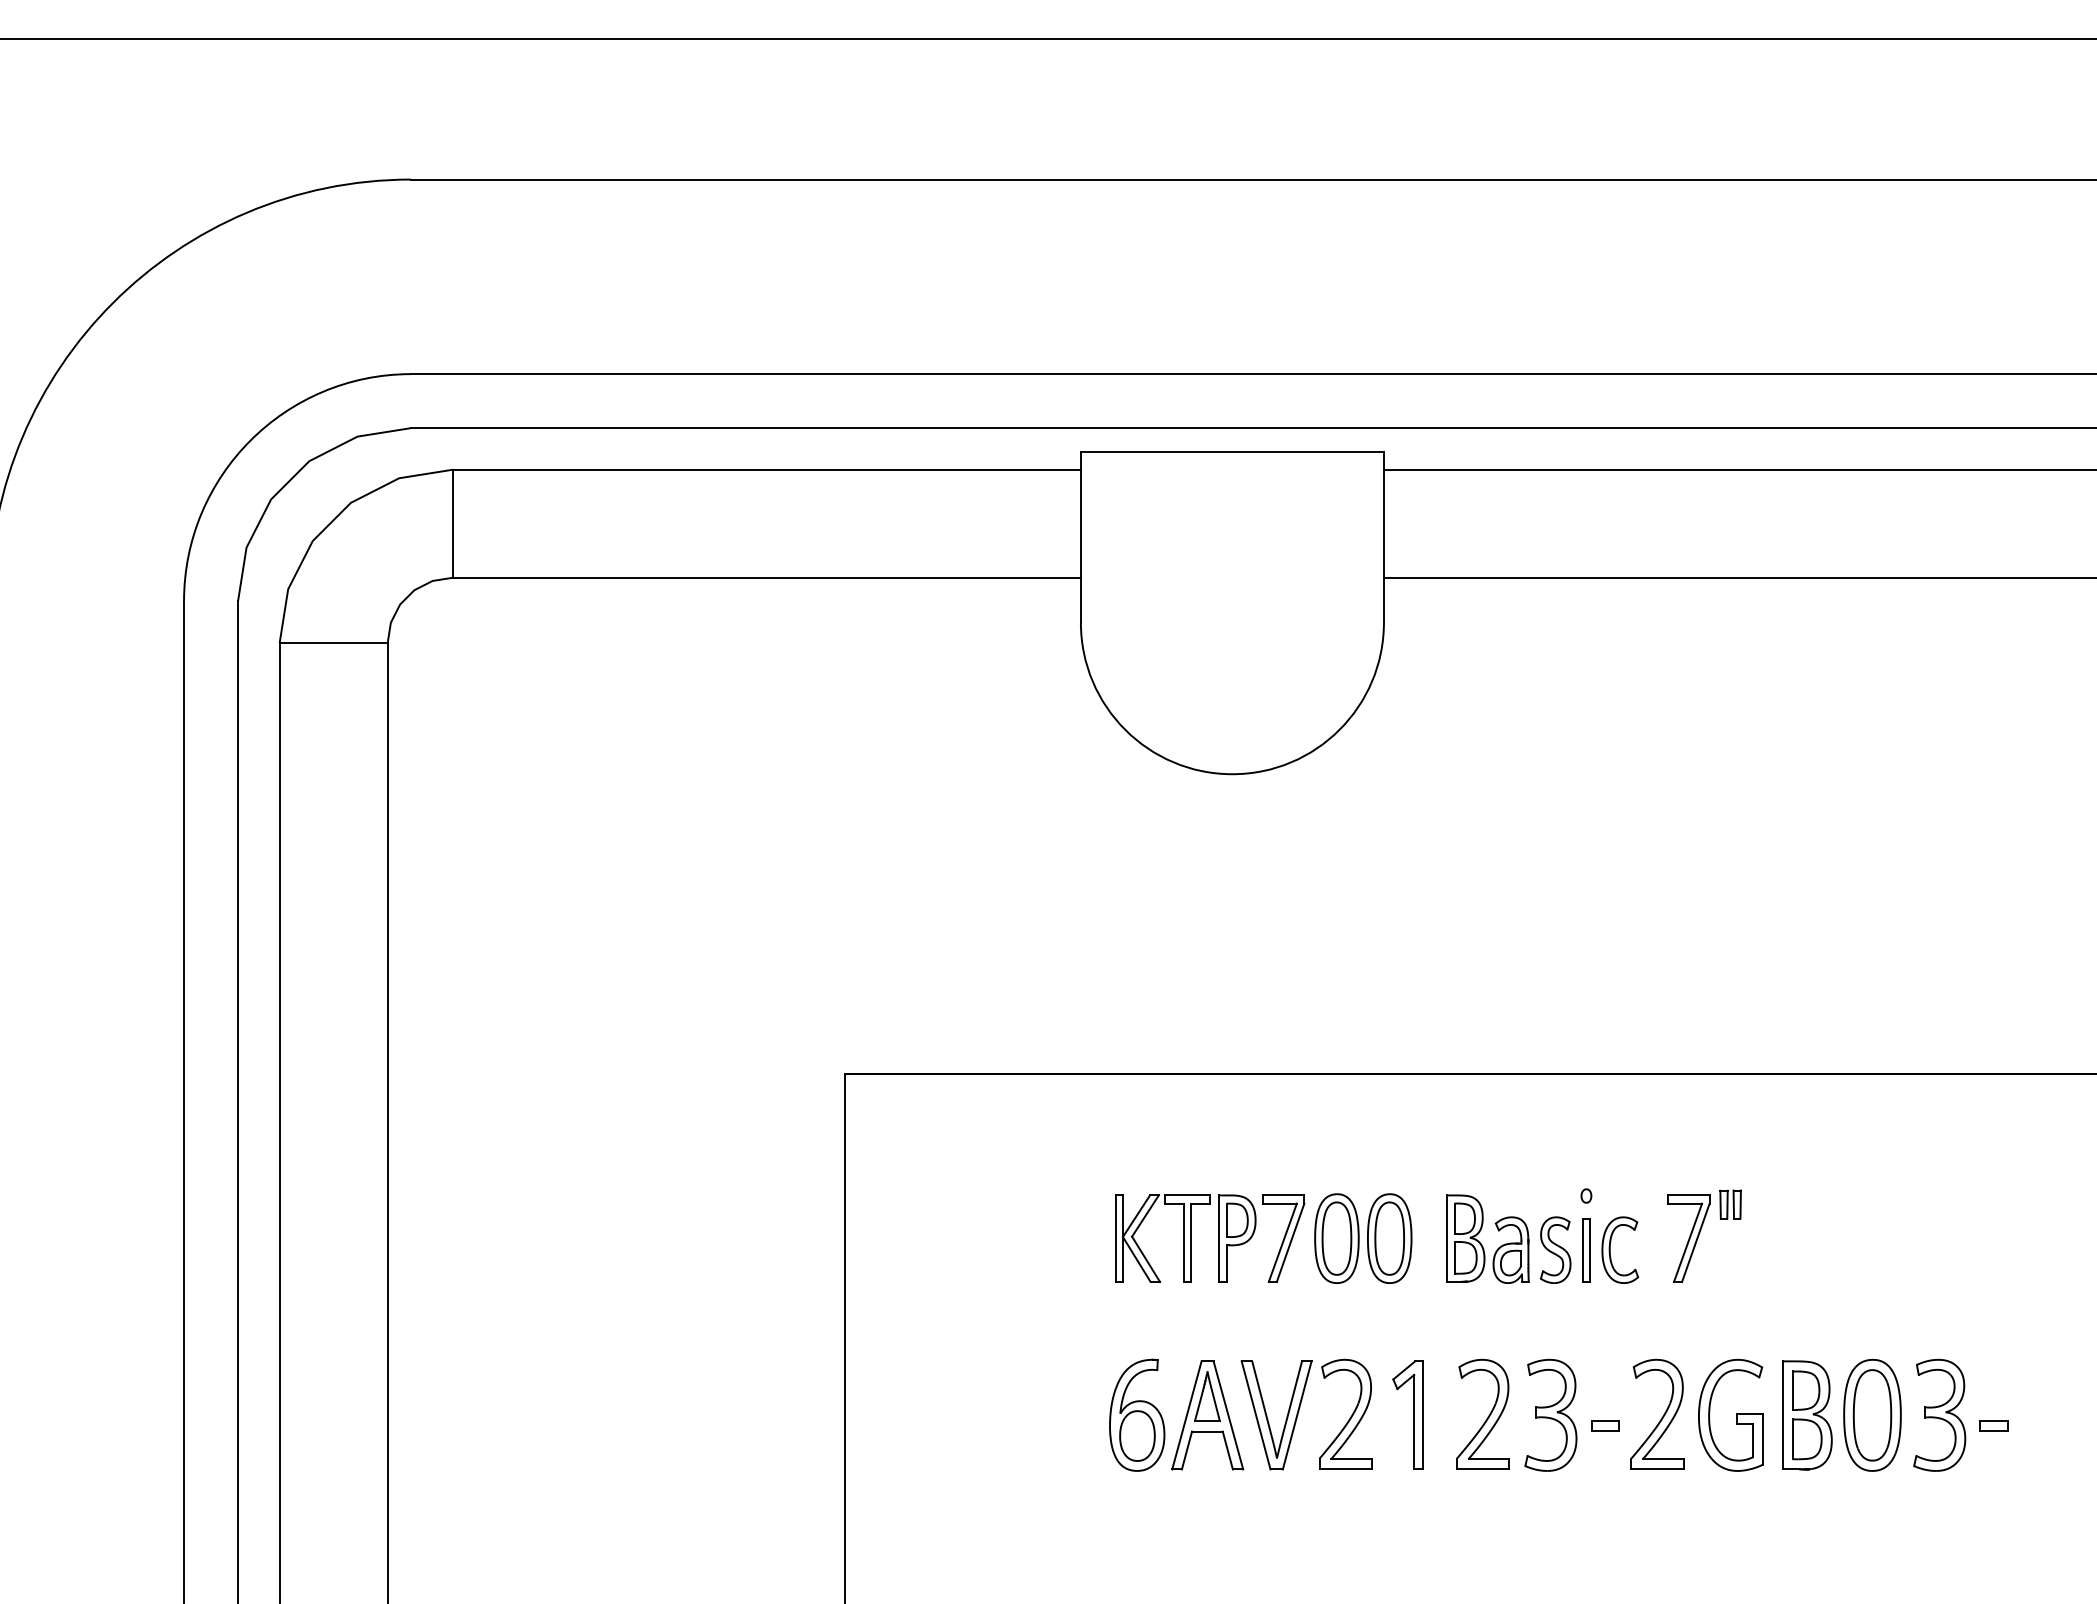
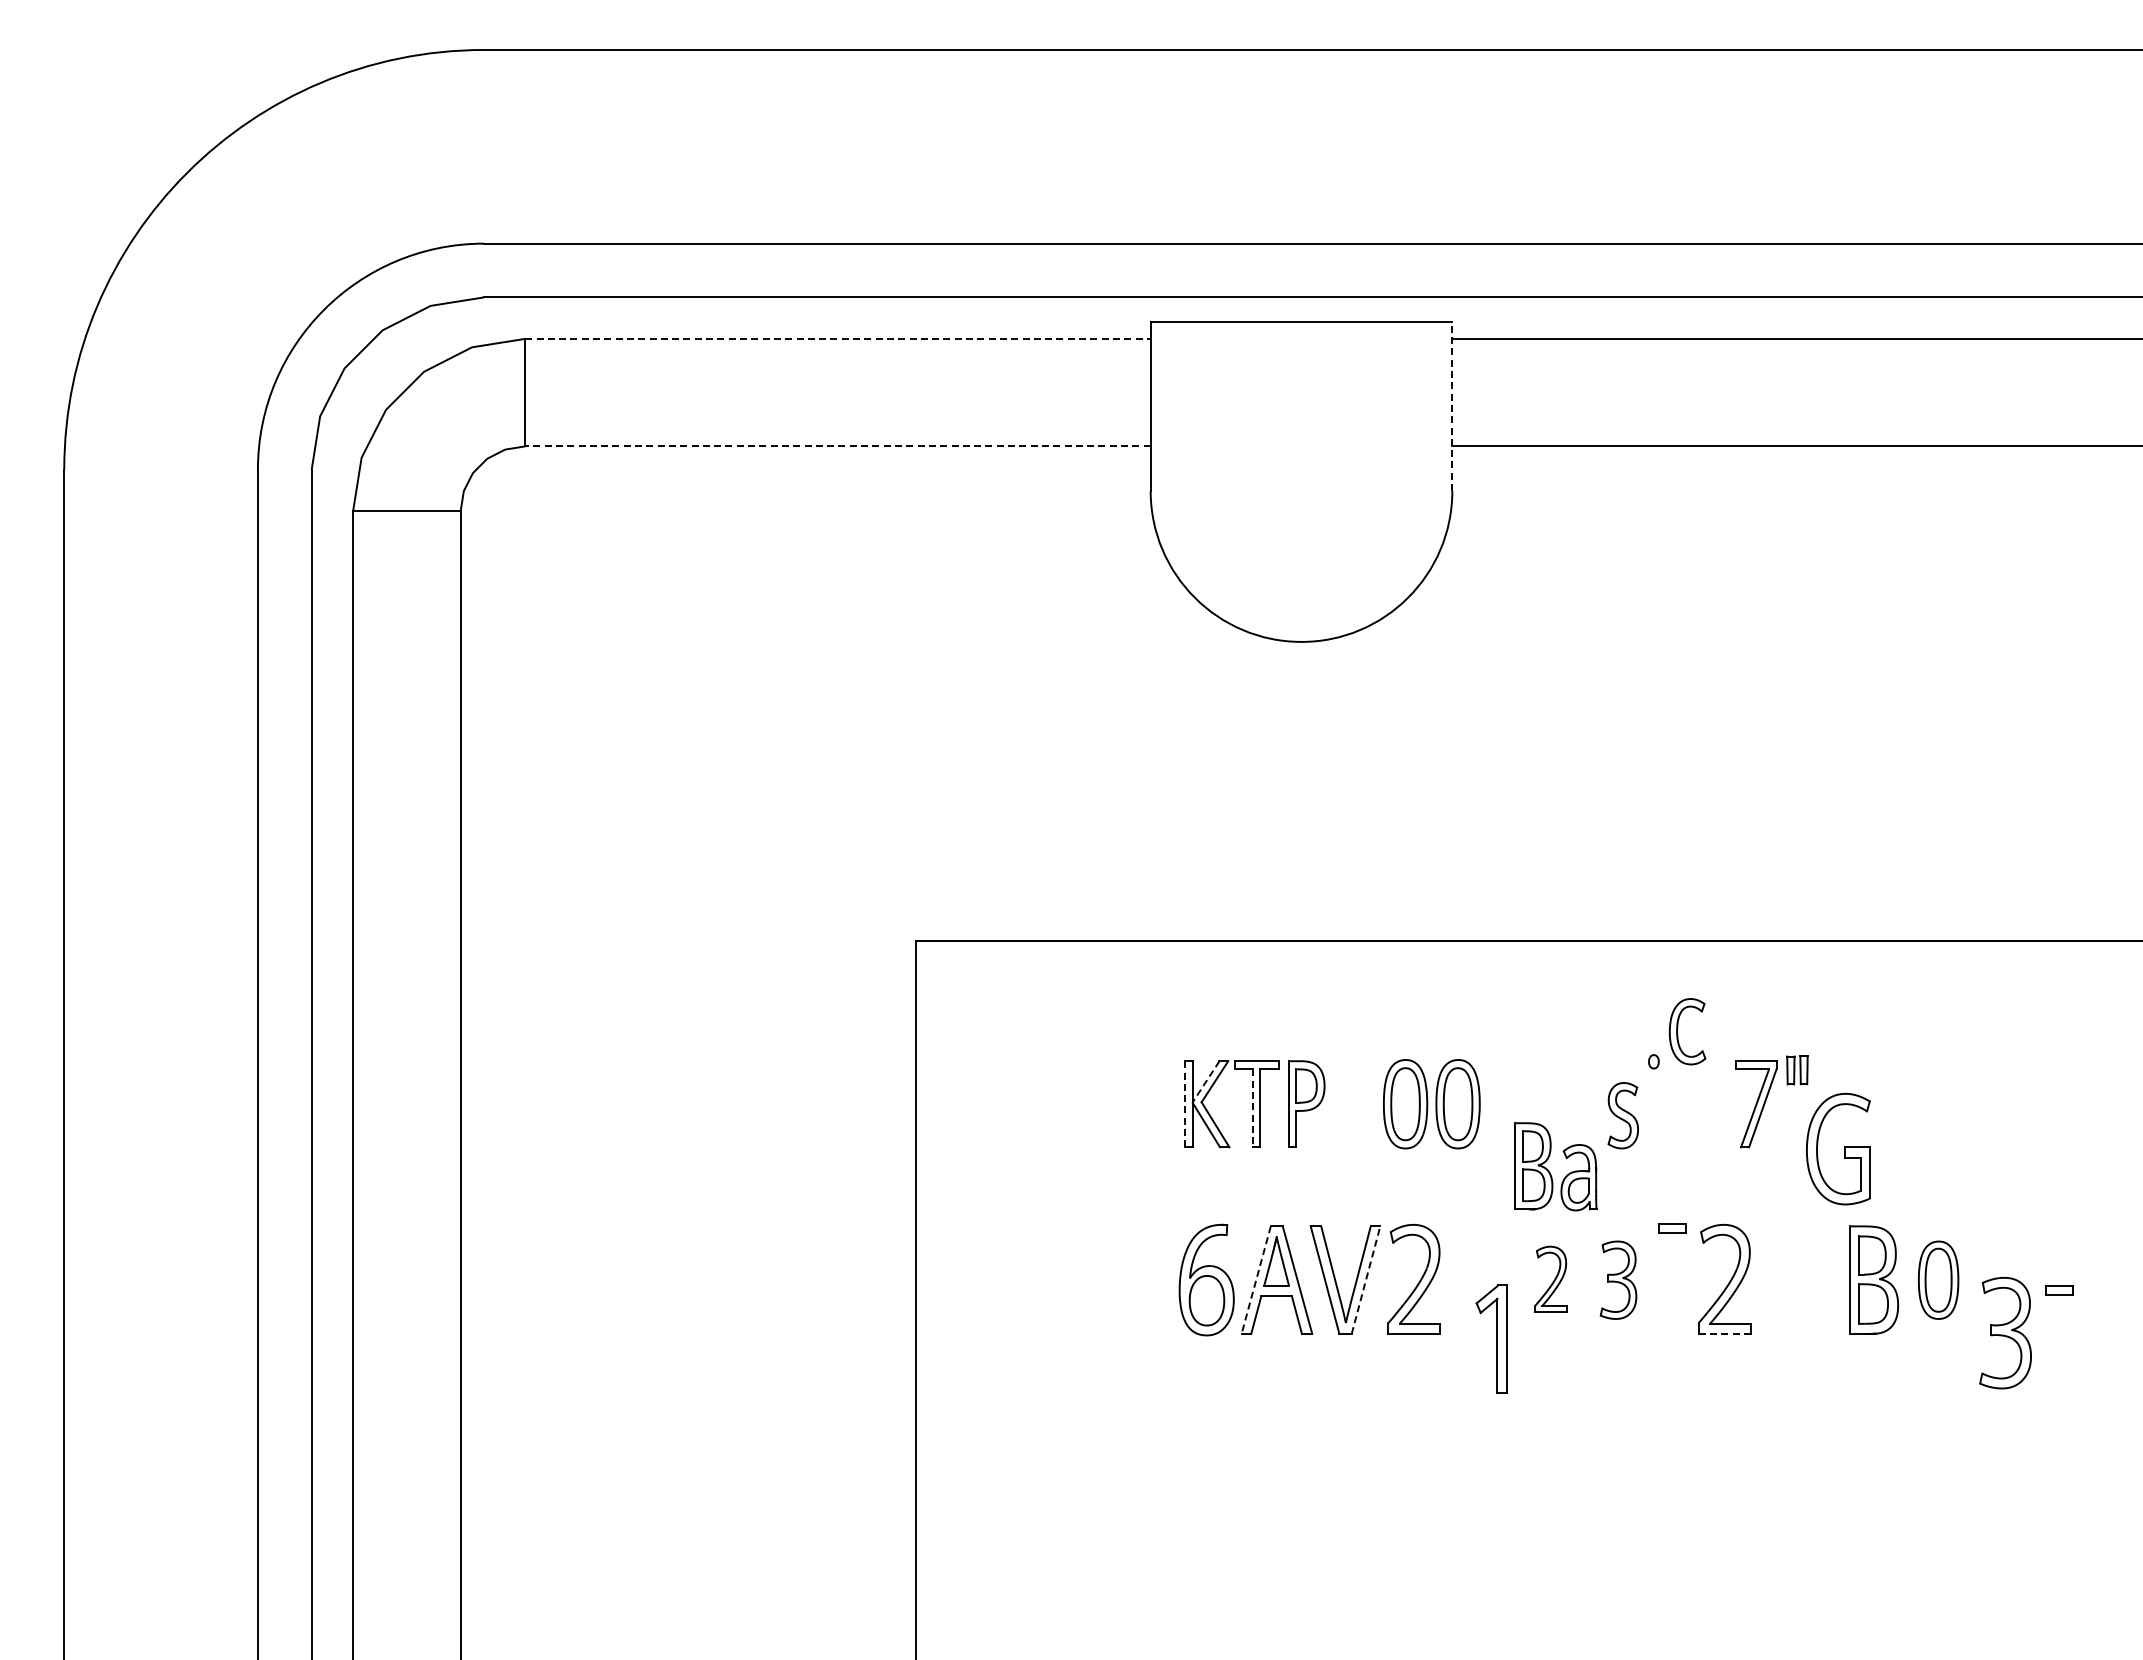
line: (766, 469) -> (837, 338), solid -> dashed
line: (1384, 537) -> (1452, 406), solid -> dashed
line: (766, 577) -> (837, 446), solid -> dashed
line: (1136, 1215) -> (1206, 1081), solid -> dashed
line: (1115, 1238) -> (1185, 1104), solid -> dashed
part: (1283, 1238) -> (1352, 1104), removed
line: (1184, 1242) -> (1253, 1108), solid -> dashed
part: (1481, 1242) -> (1549, 1170), moved
part: (1586, 1249) -> (1653, 1115), removed
part: (1611, 1252) -> (1678, 1034), moved
part: (1408, 1414) -> (1491, 1338), moved
part: (1482, 1414) -> (1550, 1279), size x0.6
line: (1187, 1415) -> (1256, 1280), solid -> dashed
line: (1297, 1415) -> (1366, 1280), solid -> dashed
part: (1550, 1415) -> (1618, 1280), size x0.7
part: (1730, 1415) -> (1838, 1149), moved
part: (1872, 1415) -> (1938, 1280), size x0.7
part: (1939, 1415) -> (2005, 1333), moved
part: (1605, 1425) -> (1672, 1228), moved
line: (1657, 1468) -> (1724, 1333), solid -> dashed

